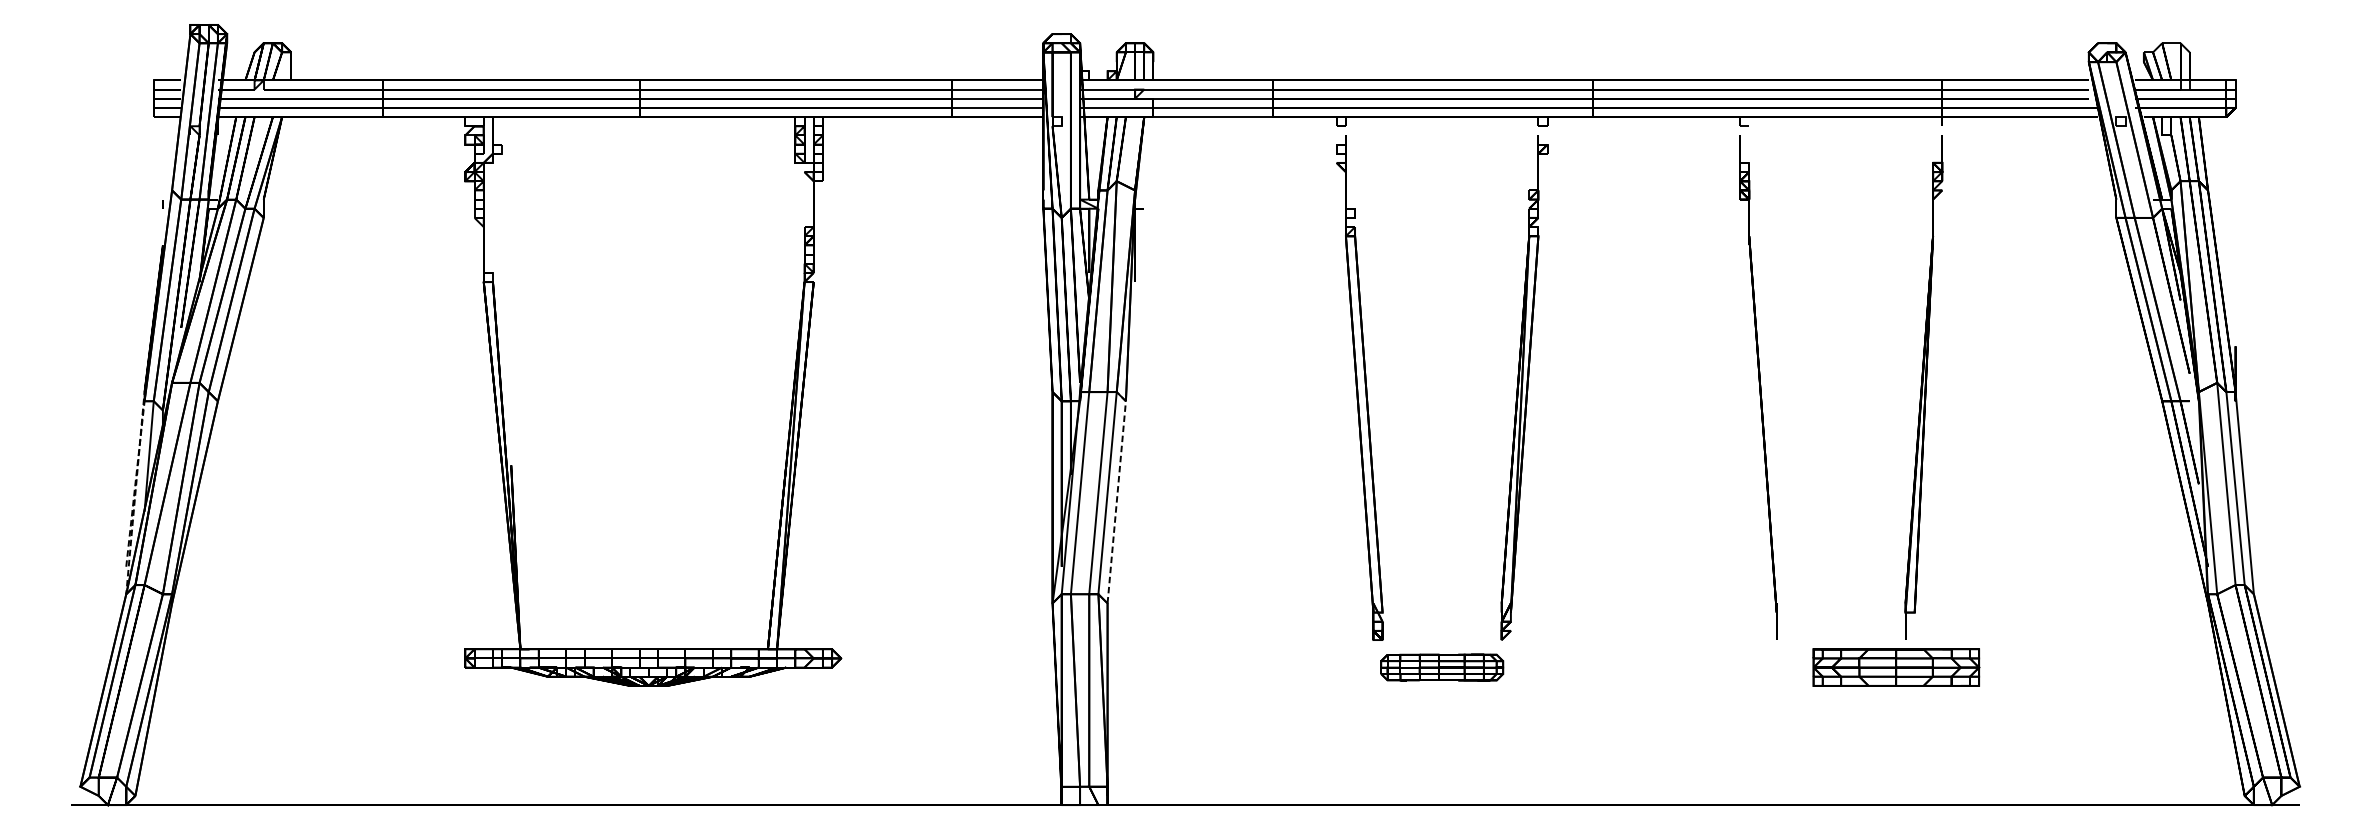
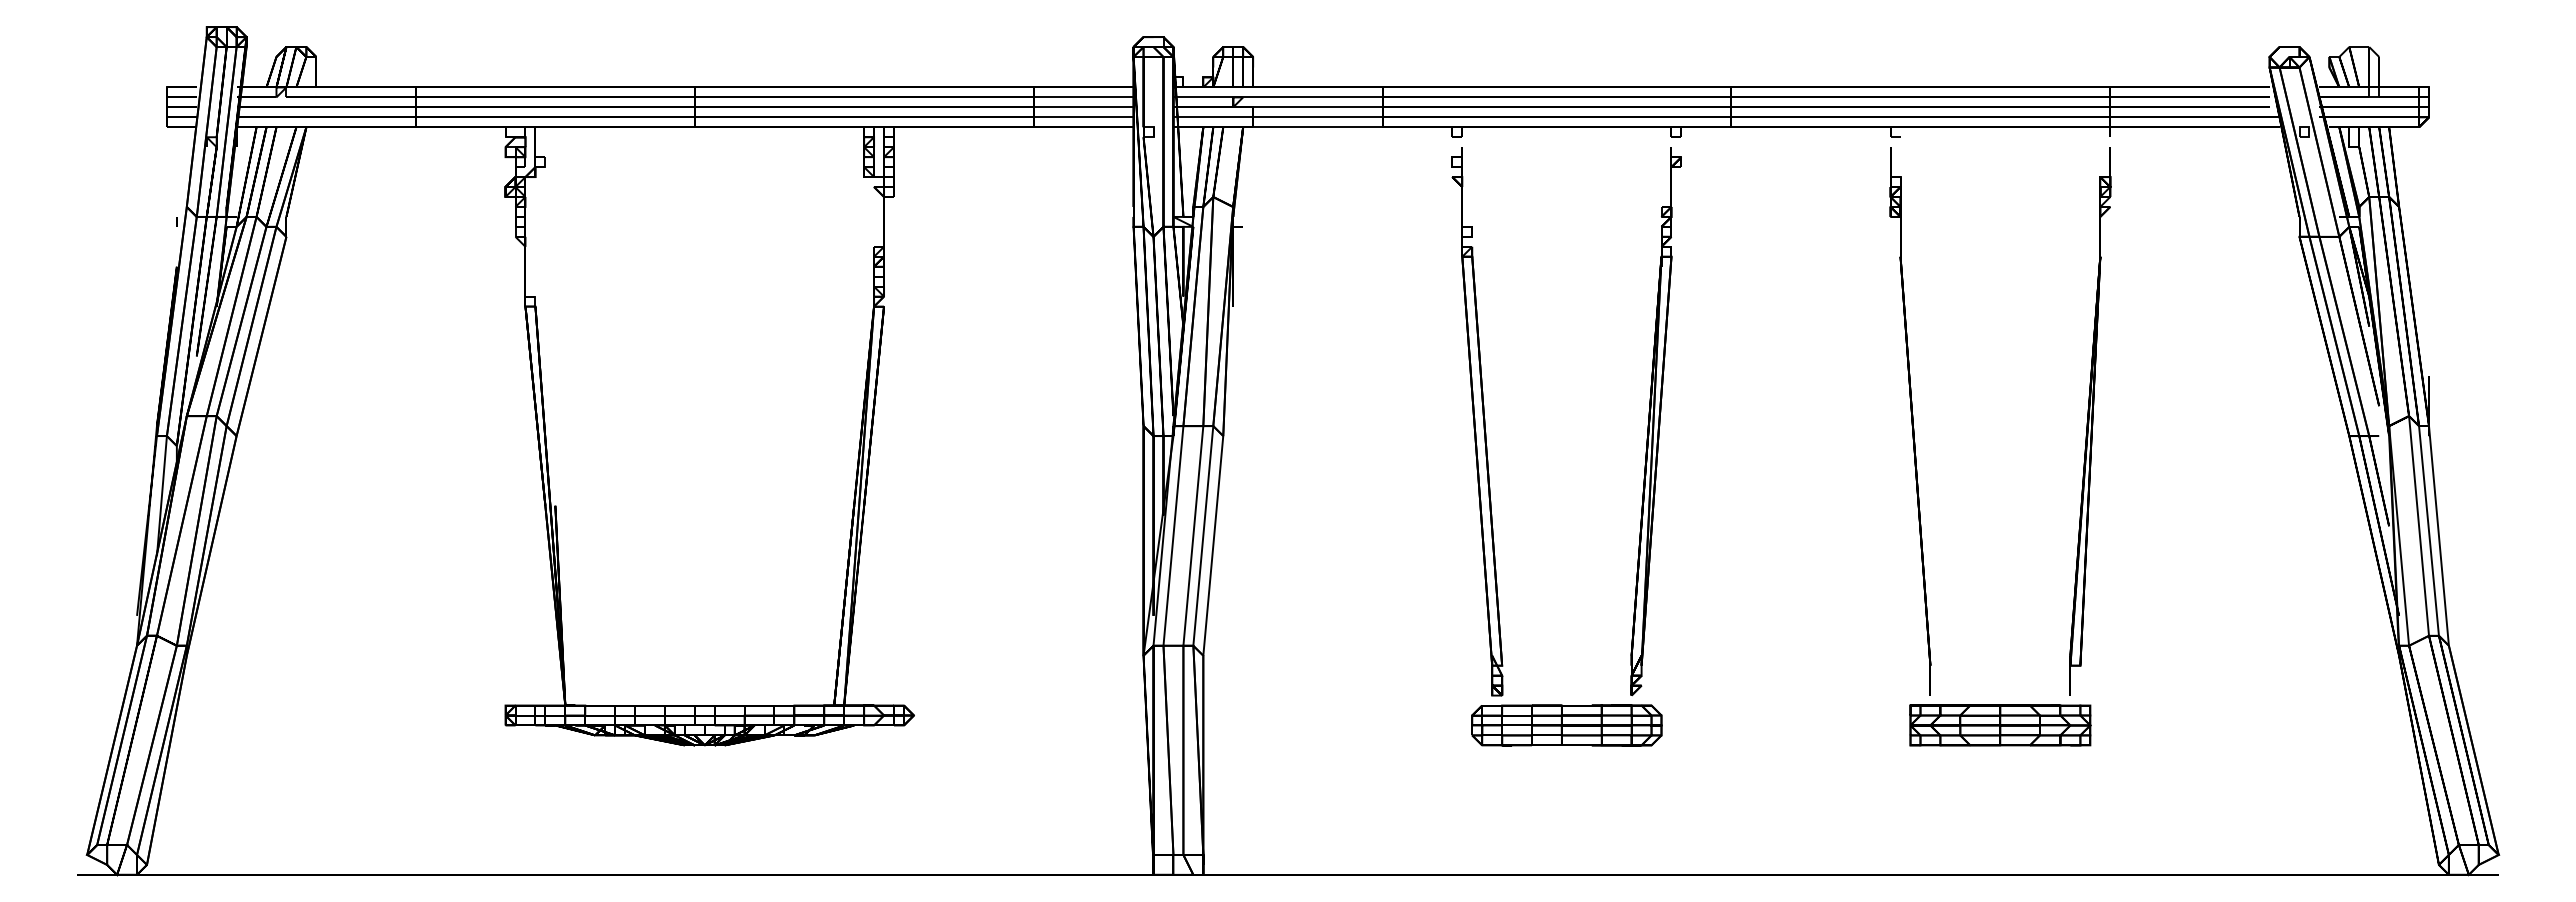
line: (143, 405) -> (155, 440), dashed -> solid
line: (1117, 494) -> (1214, 537), dashed -> solid
part: (1441, 667) -> (1566, 725), size x1.43
part: (1896, 667) -> (2000, 725), moved

